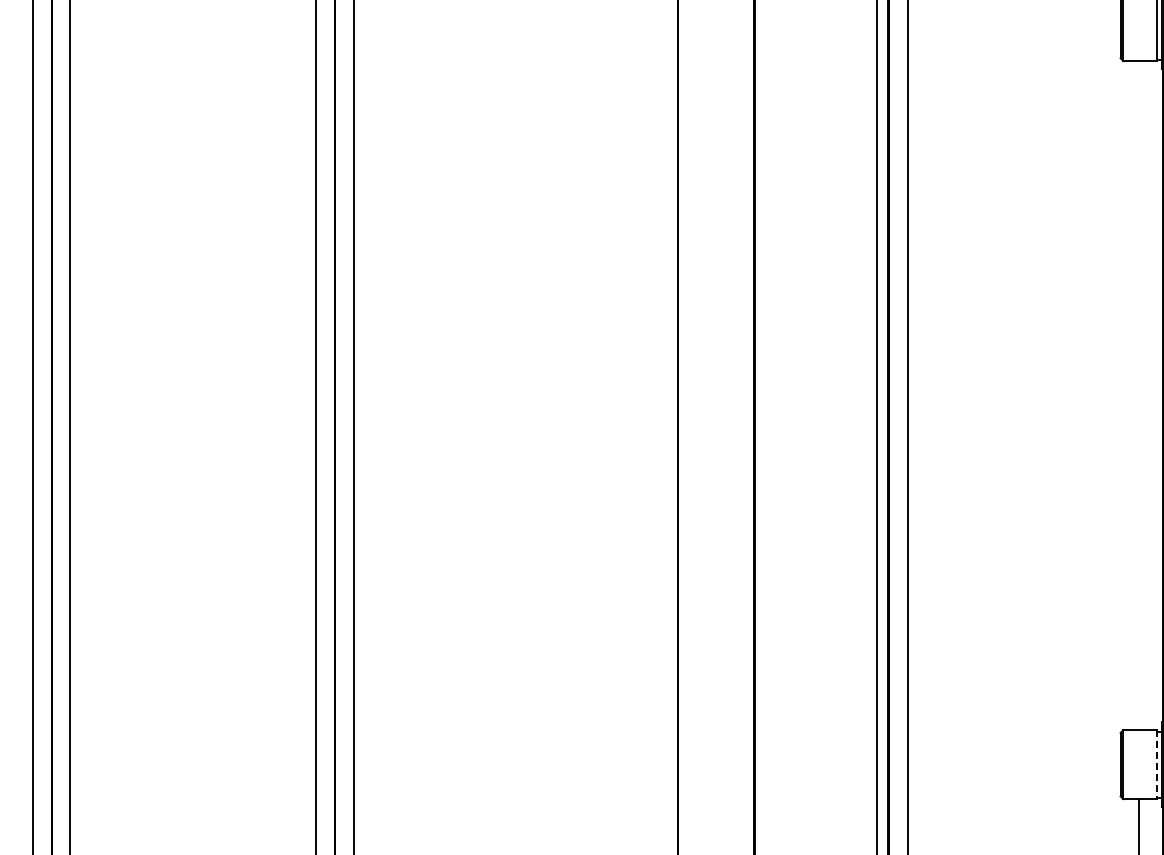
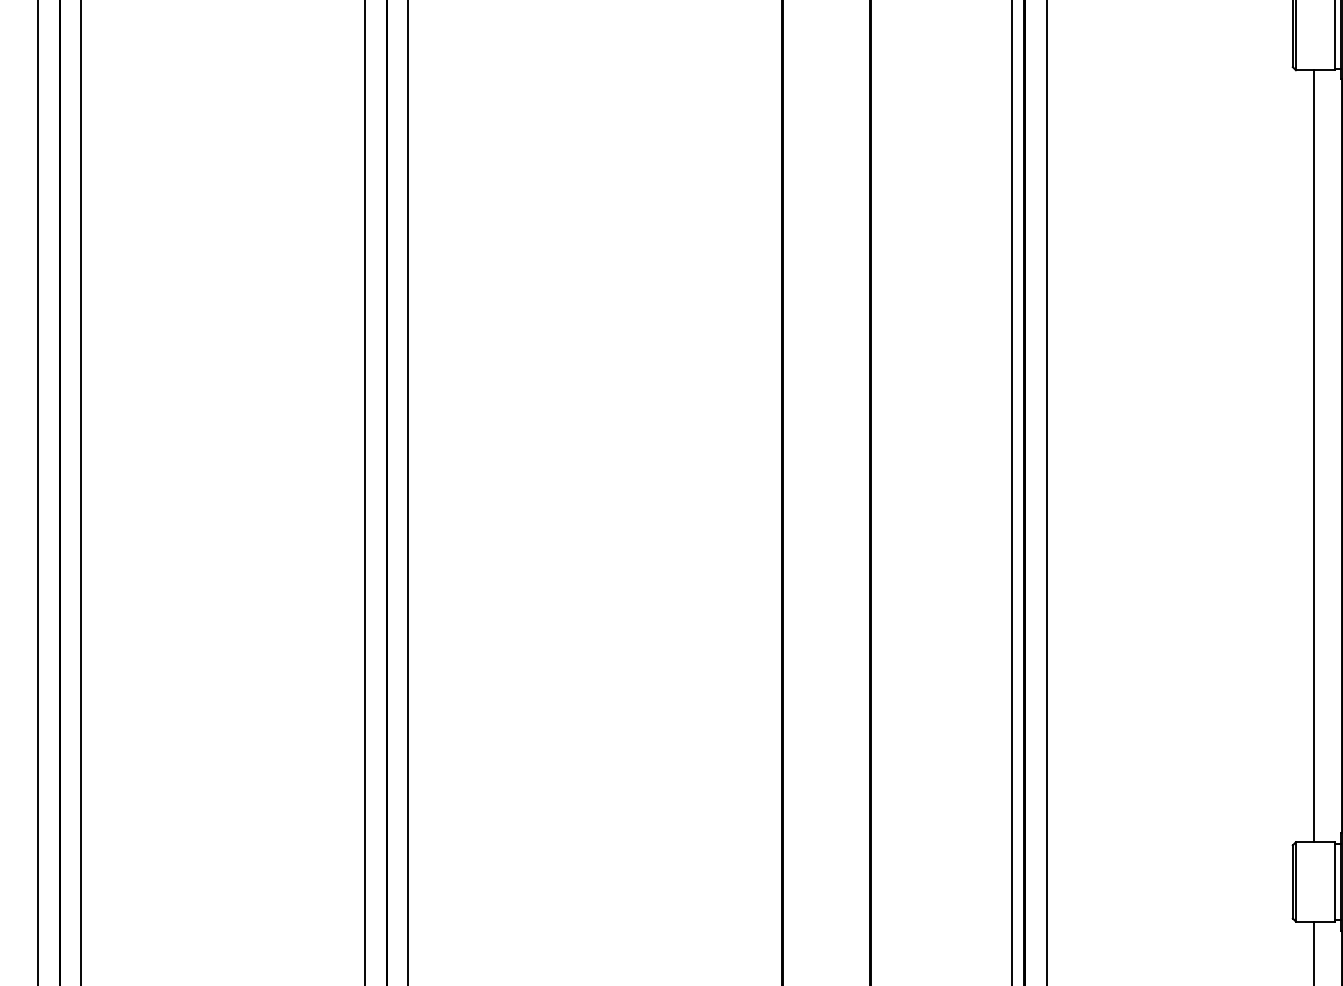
line: (1139, 395) -> (1314, 456), added
line: (1157, 765) -> (1335, 882), dashed -> solid

